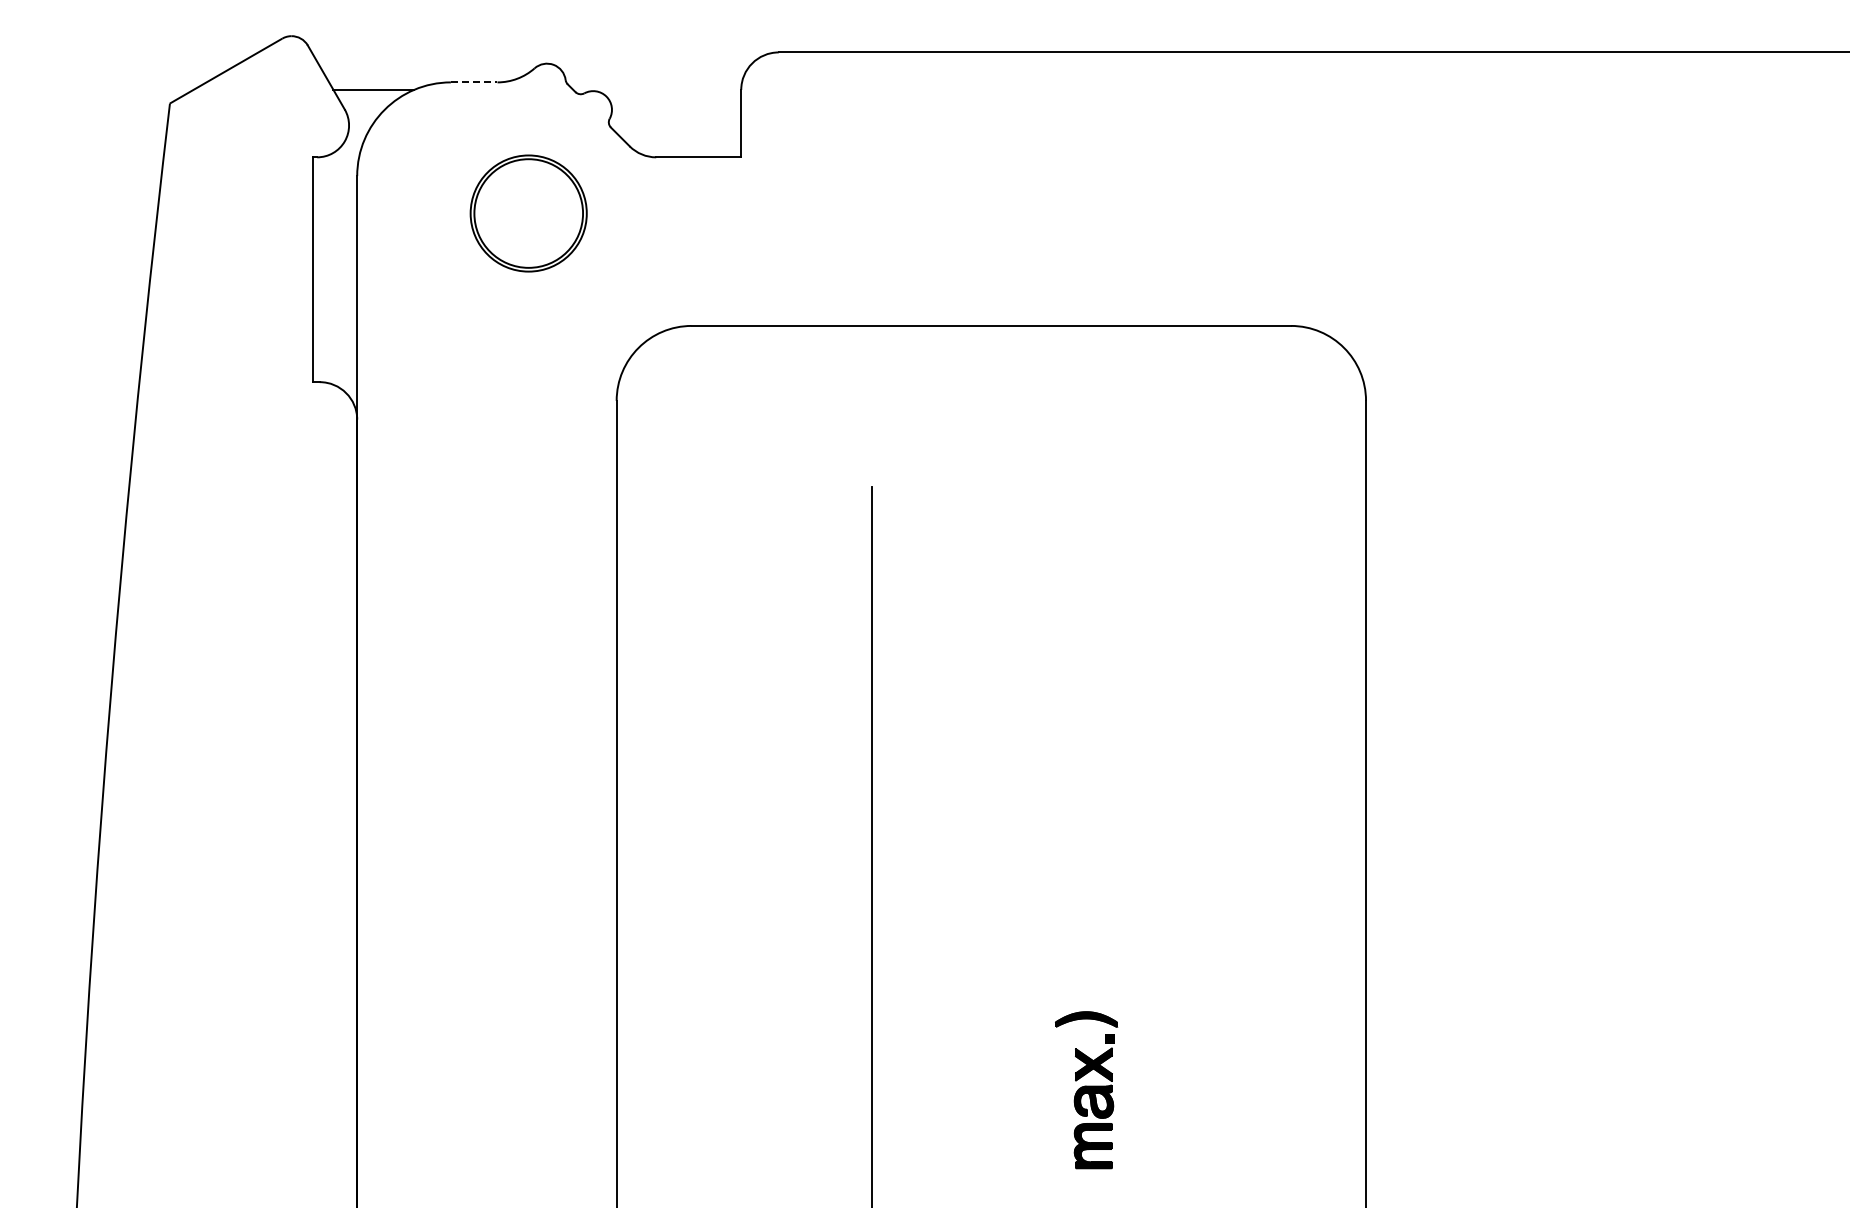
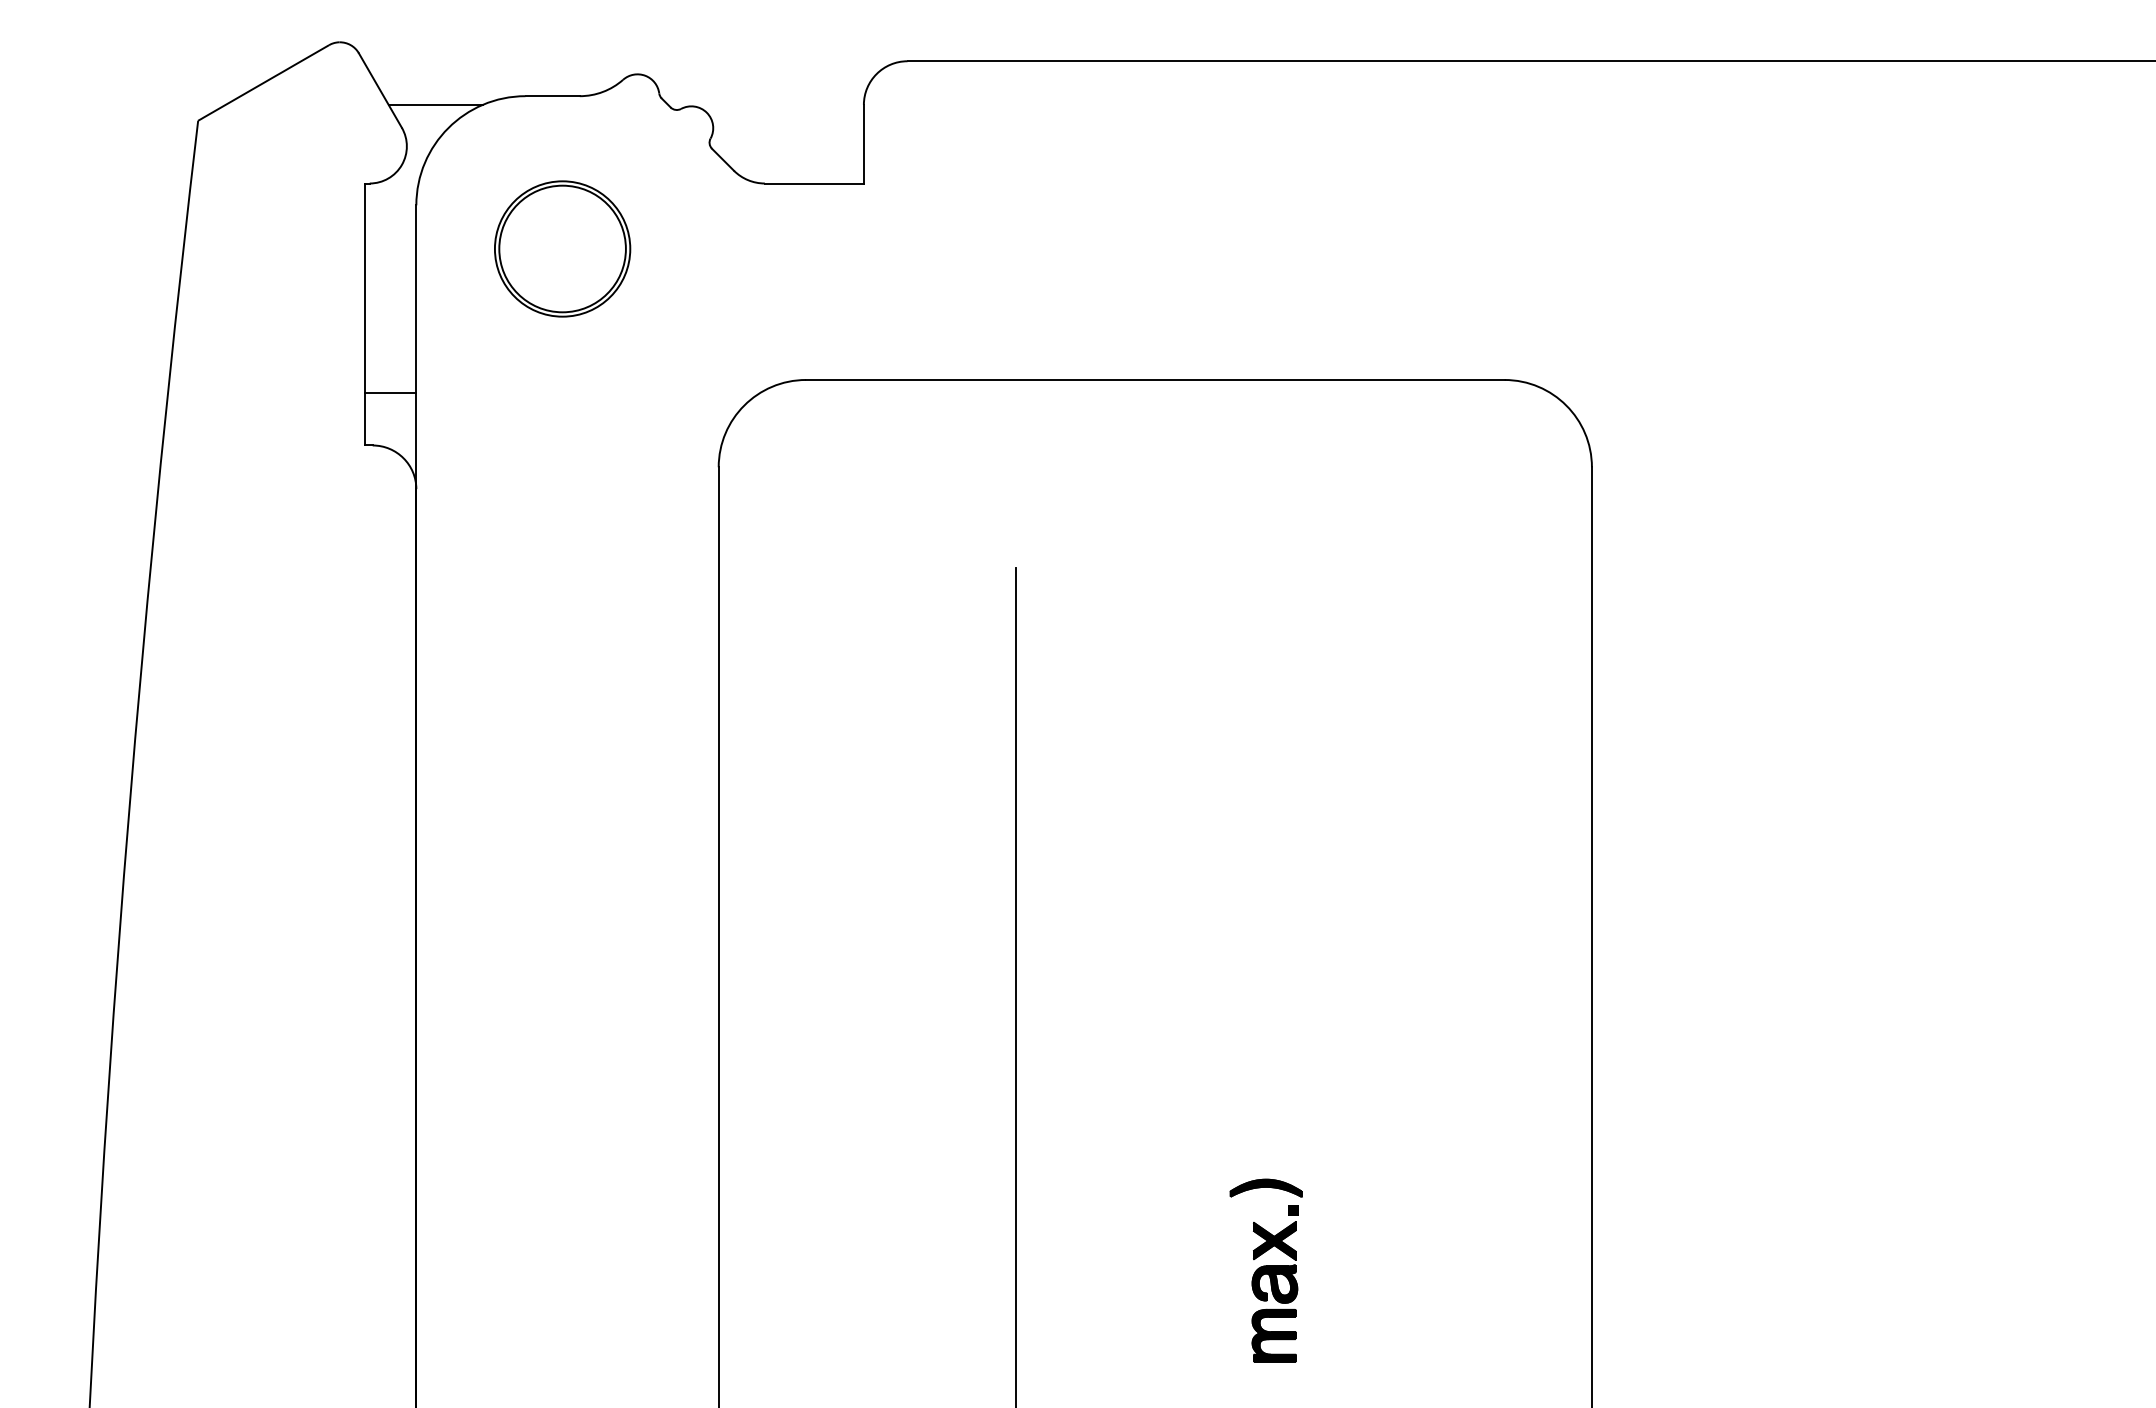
line: (474, 82) -> (553, 96), dashed -> solid
part: (528, 213) -> (562, 248), moved
line: (335, 337) -> (391, 393), added

